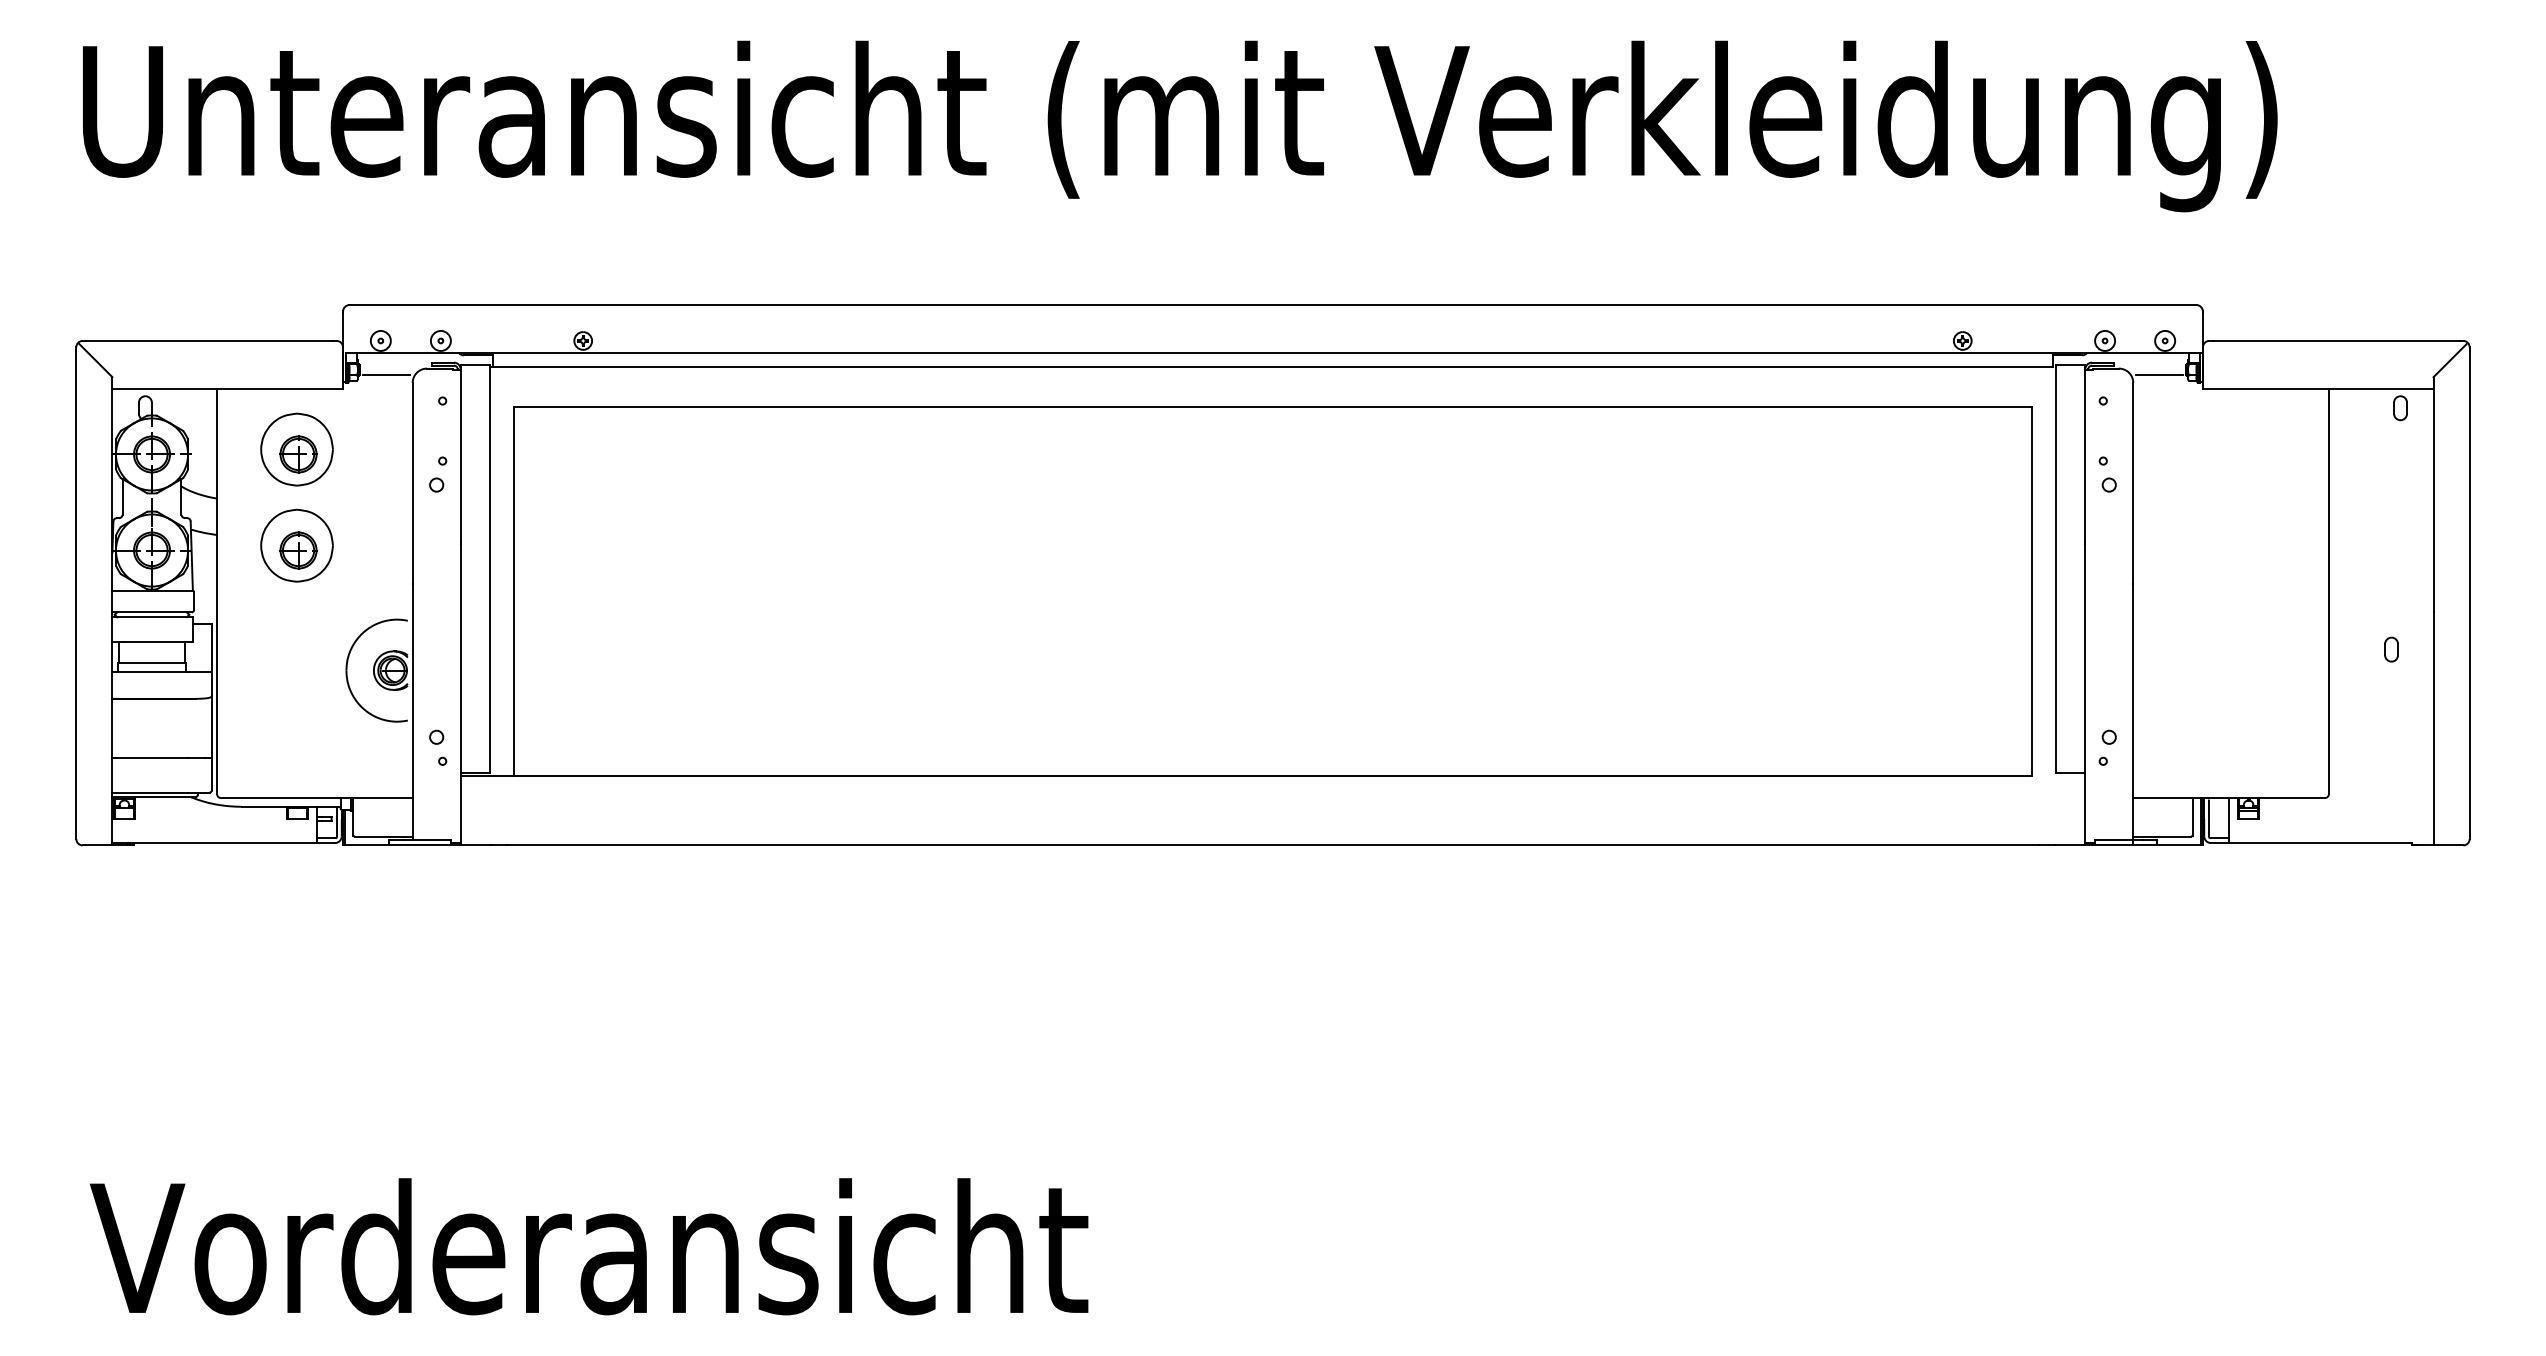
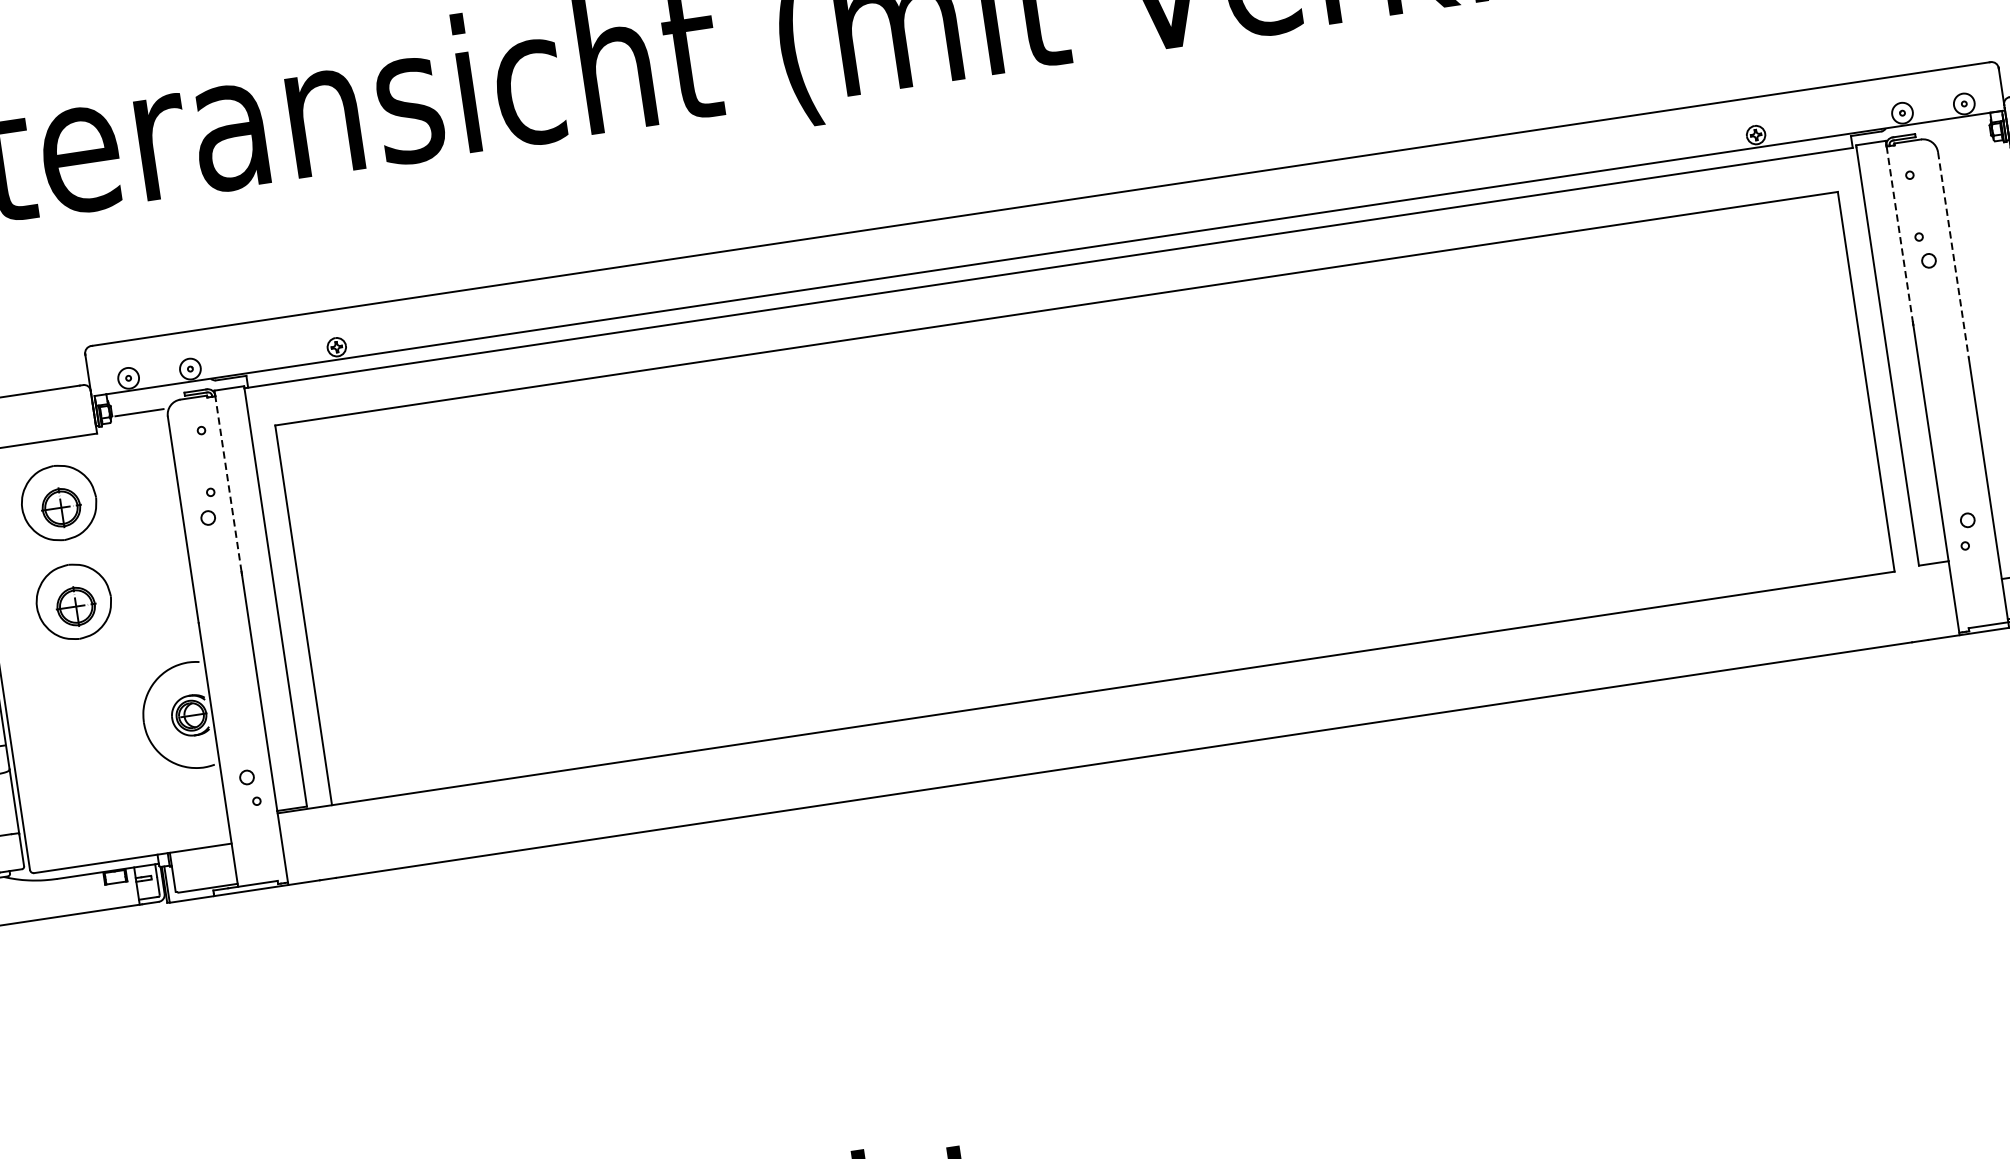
line: (2159, 375) -> (1963, 140), removed
line: (460, 455) -> (228, 483), solid -> dashed
line: (2085, 456) -> (1900, 235), solid -> dashed
line: (2133, 483) -> (1953, 255), solid -> dashed

